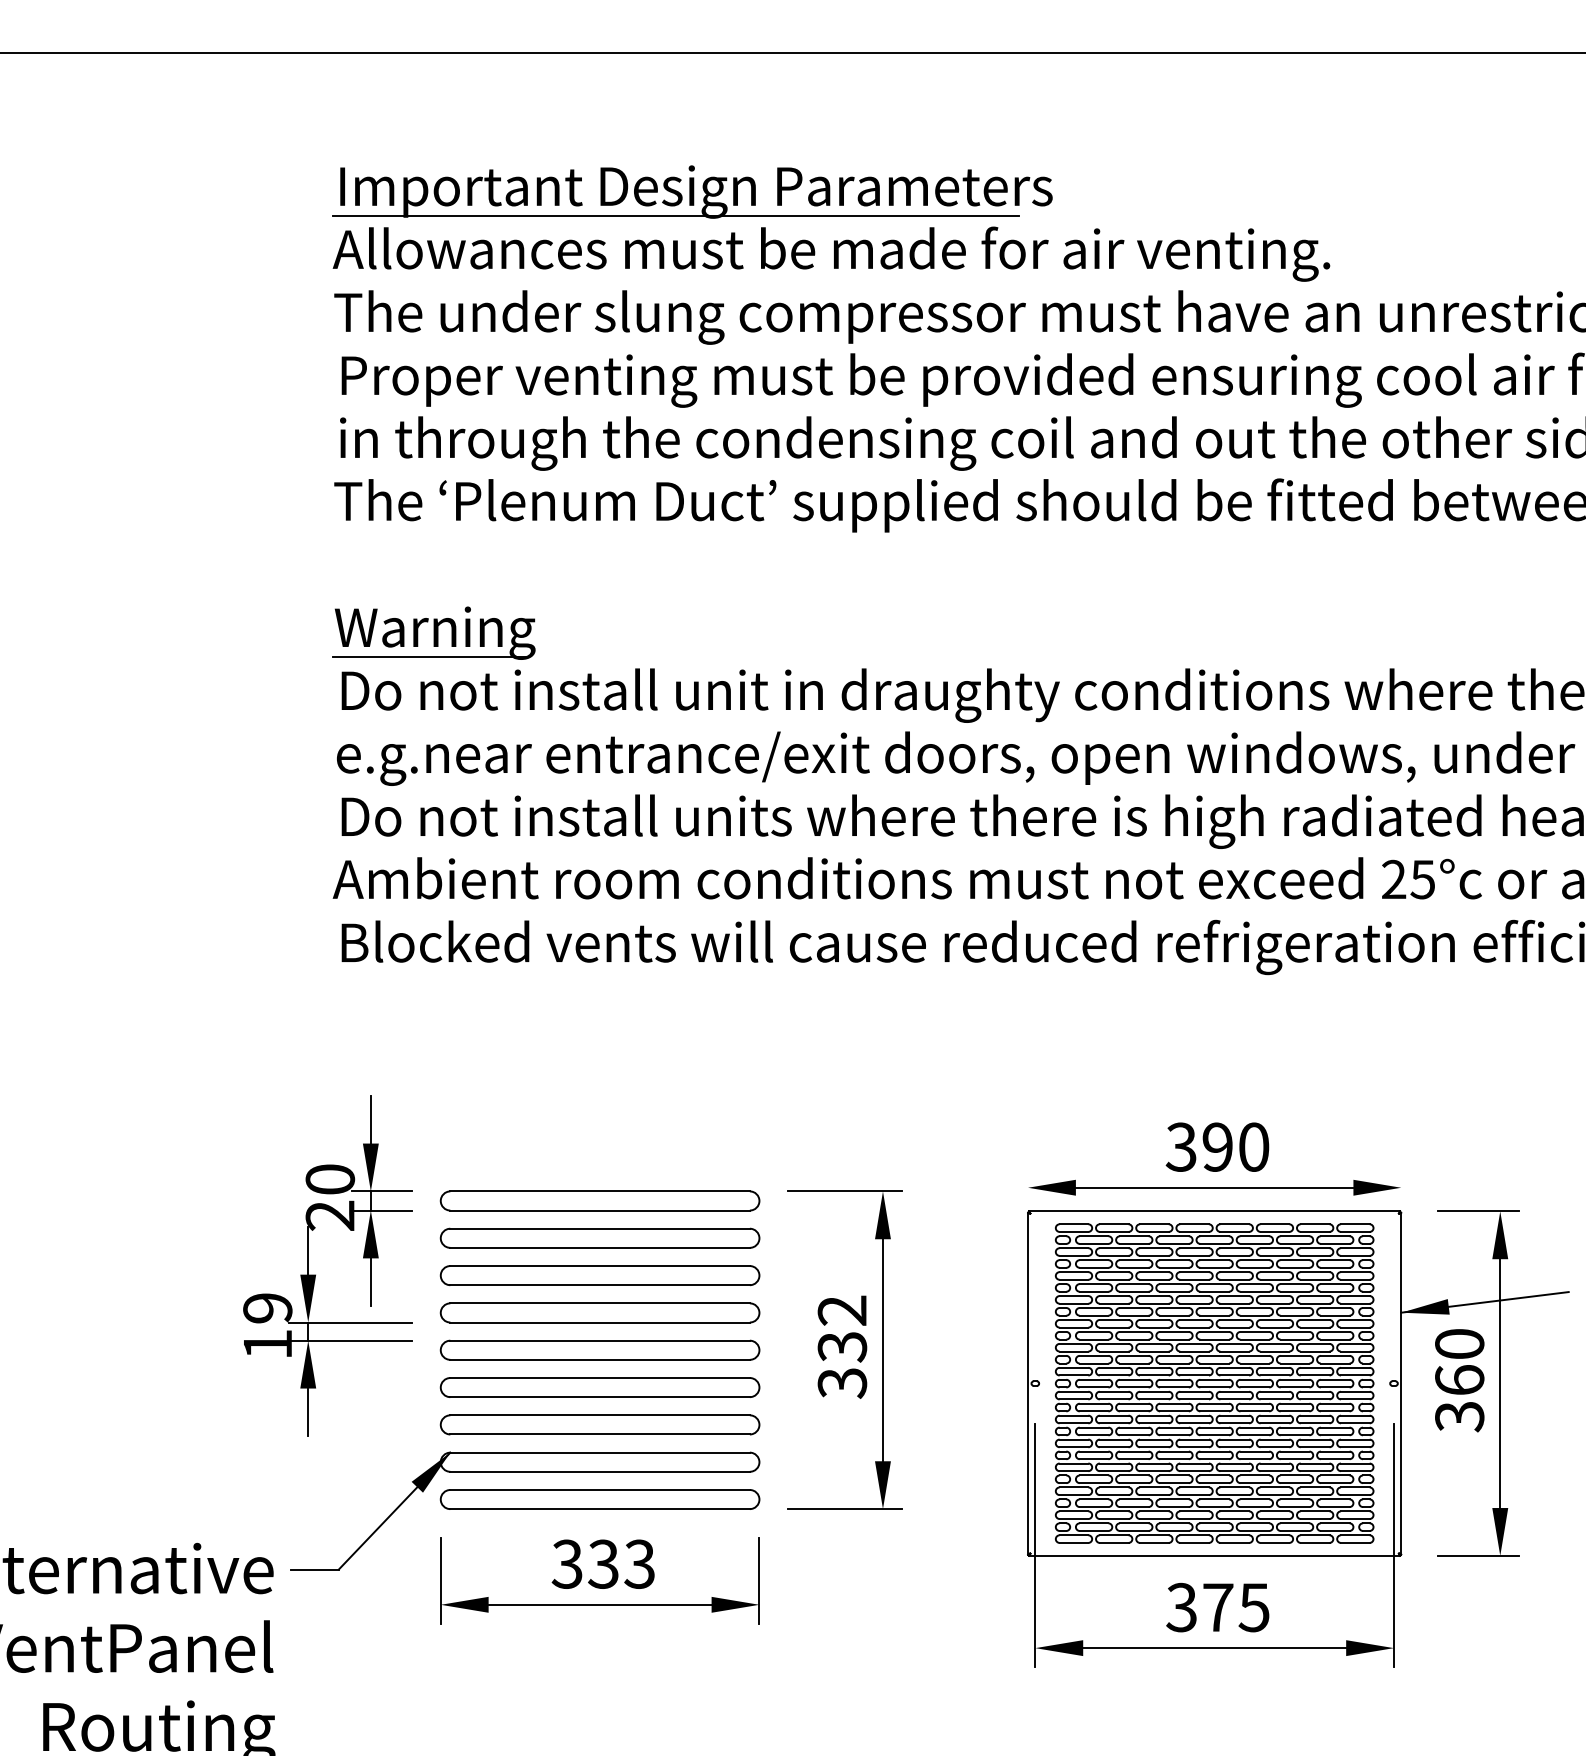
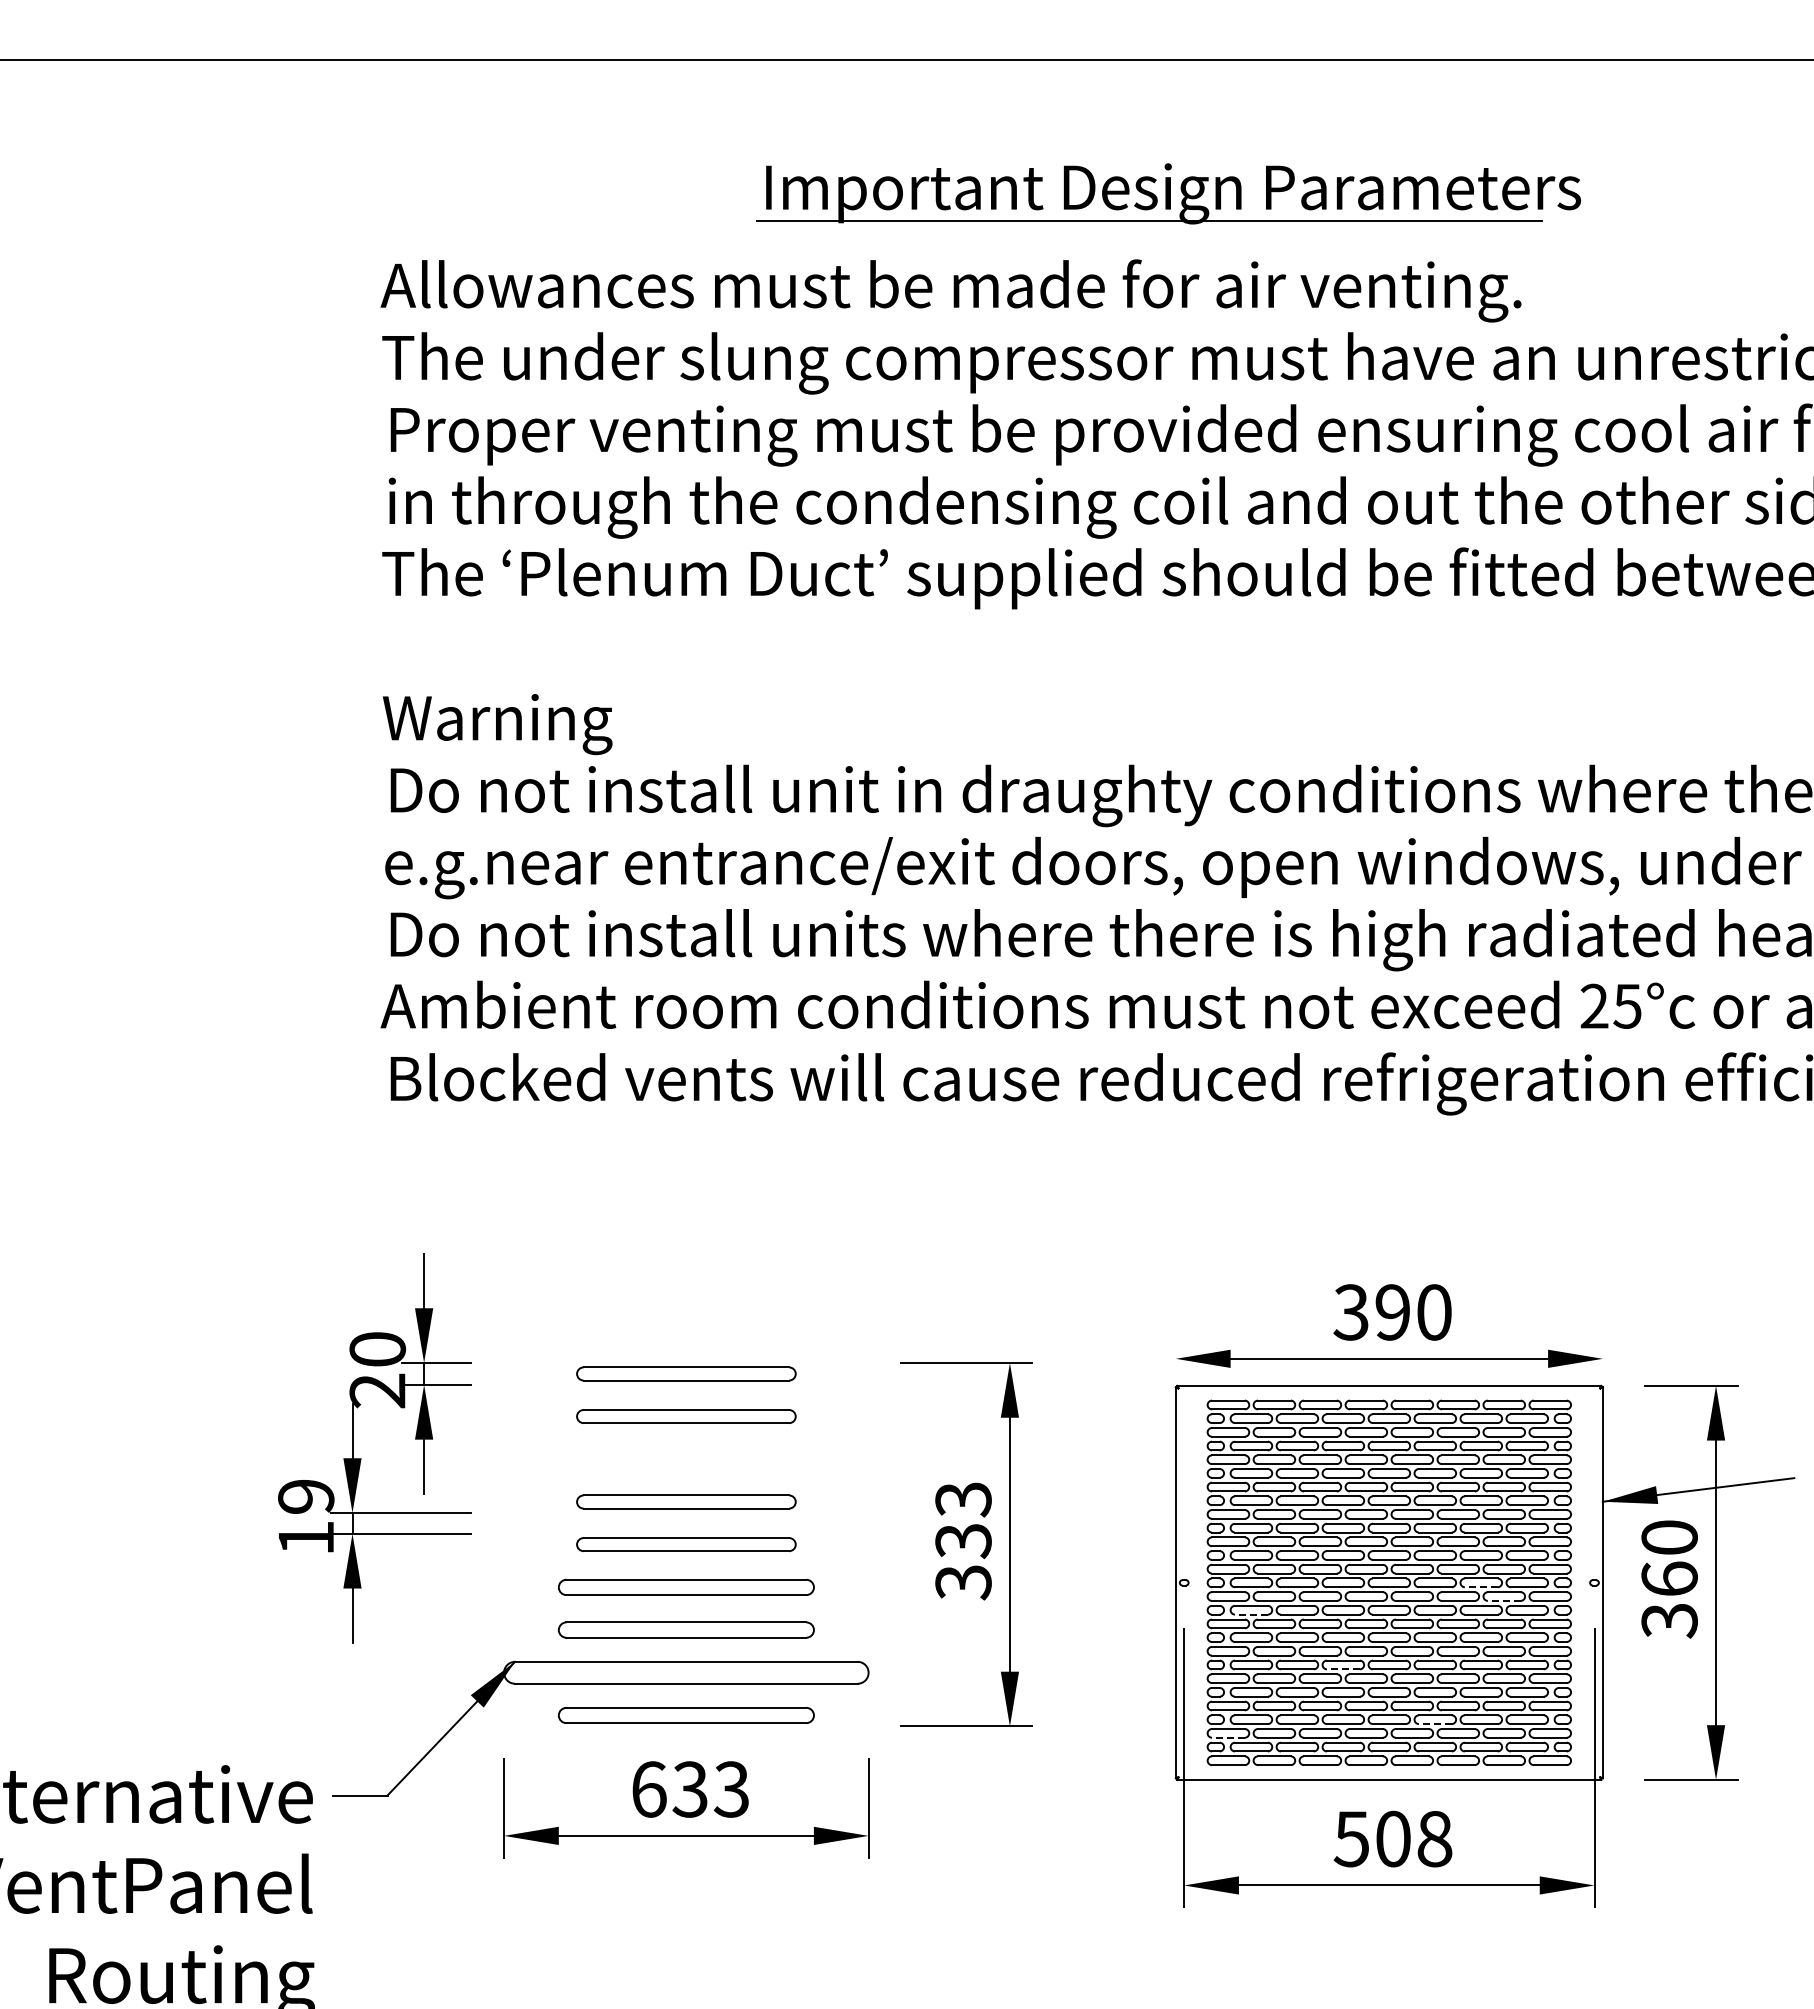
part: (692, 191) -> (1168, 193), moved
line: (429, 656) -> (491, 751), removed
part: (600, 1200) -> (686, 1373), size x0.6
part: (600, 1238) -> (686, 1416), size x0.6
part: (600, 1275) -> (686, 1459), removed
text: (842, 1310) -> (963, 1499), 332 -> 333
part: (600, 1312) -> (686, 1501), size x0.6
part: (600, 1350) -> (686, 1544), size x0.6
part: (600, 1387) -> (686, 1587), size x0.7
line: (1294, 1387) -> (1480, 1587), solid -> dashed
line: (1314, 1399) -> (1503, 1600), solid -> dashed
line: (1093, 1411) -> (1250, 1614), solid -> dashed
part: (600, 1424) -> (686, 1629), size x0.7
line: (1173, 1459) -> (1342, 1669), solid -> dashed
part: (600, 1499) -> (686, 1715), size x0.7
line: (1254, 1507) -> (1434, 1724), solid -> dashed
line: (1073, 1518) -> (1227, 1737), solid -> dashed
text: (567, 1564) -> (648, 1789), 333 -> 633
text: (1217, 1607) -> (1392, 1838), 375 -> 508

